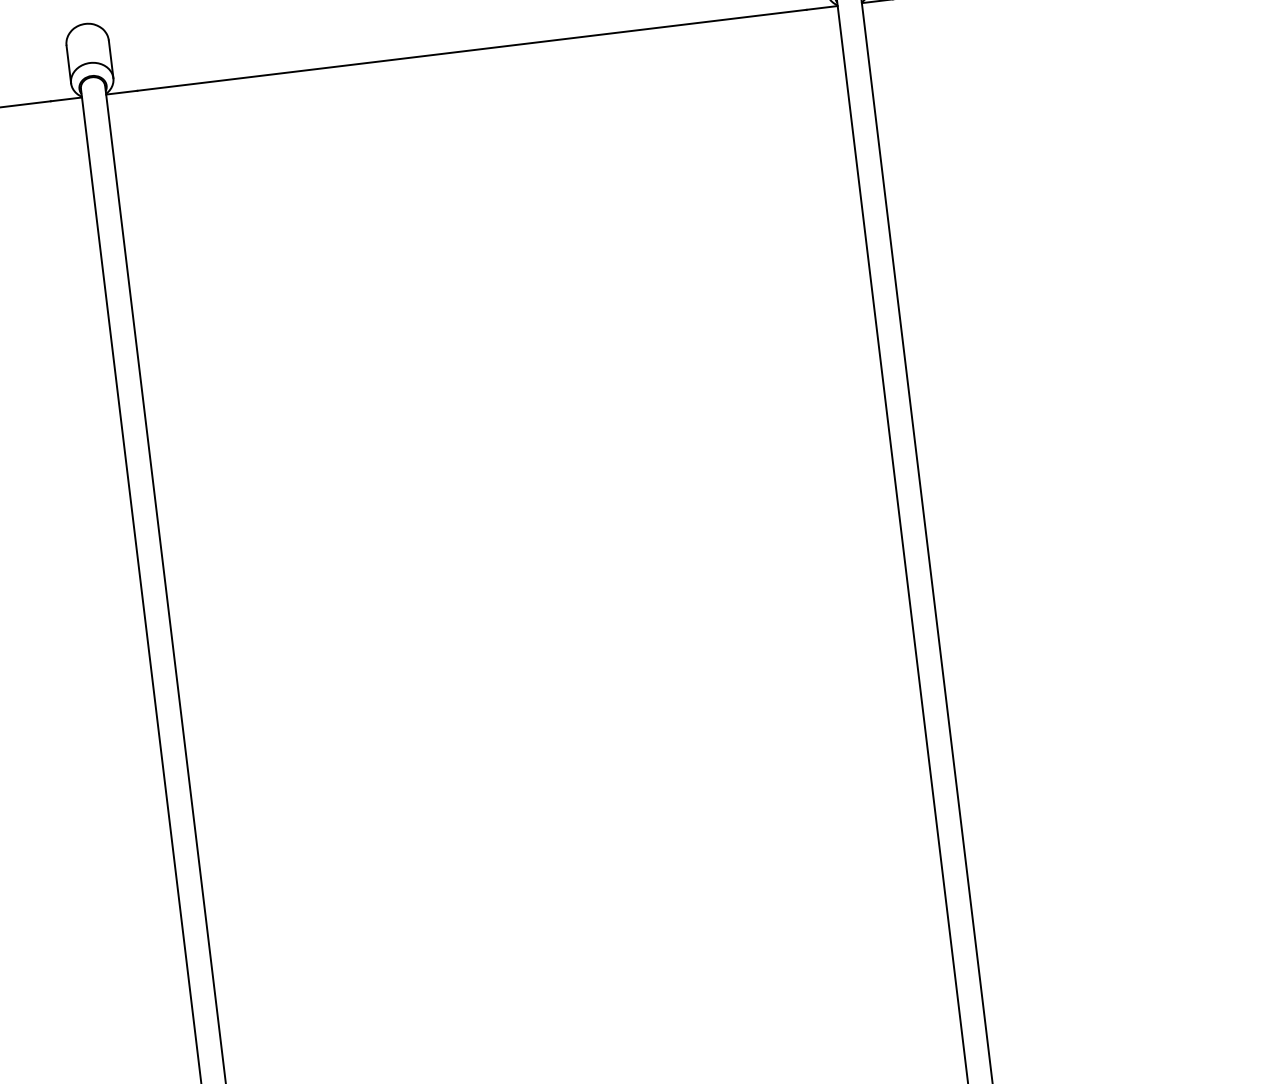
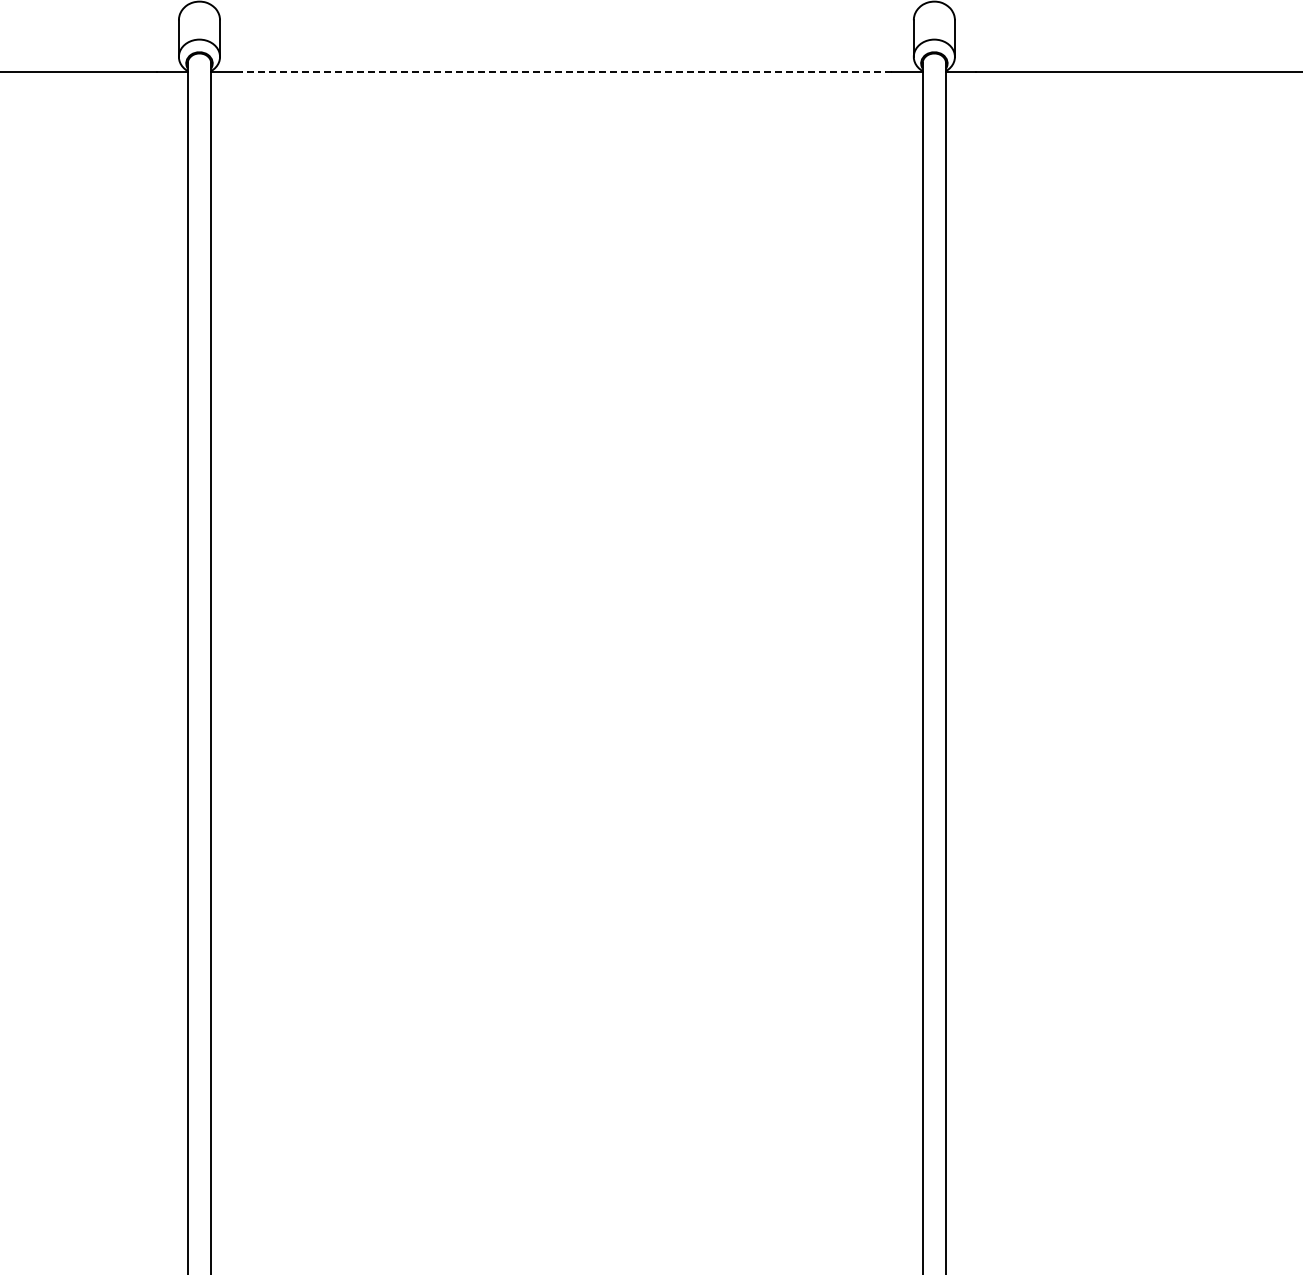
line: (471, 50) -> (566, 71), solid -> dashed

